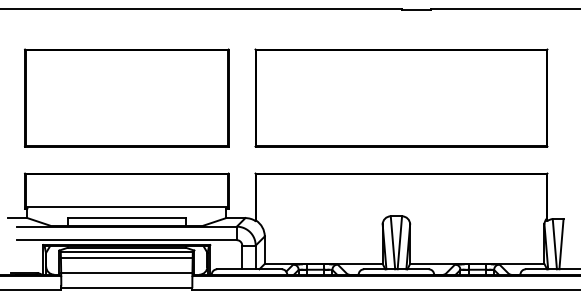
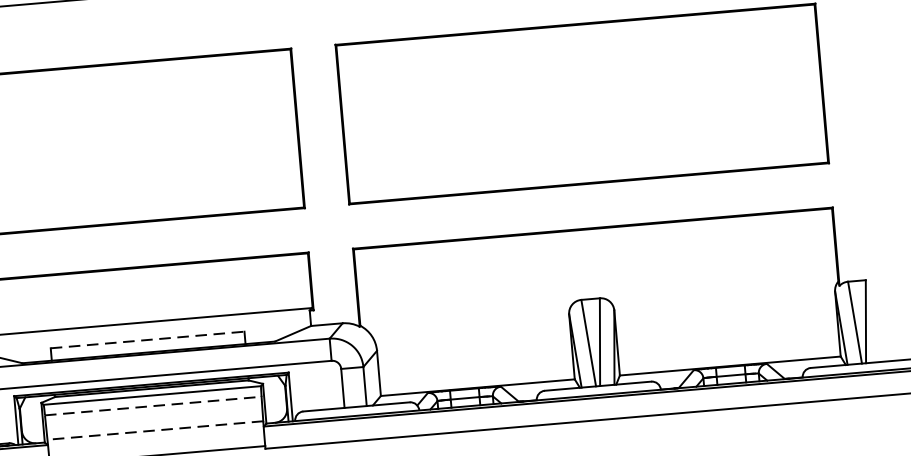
line: (126, 218) -> (147, 340), solid -> dashed
line: (126, 258) -> (152, 406), solid -> dashed
line: (126, 273) -> (154, 431), solid -> dashed

